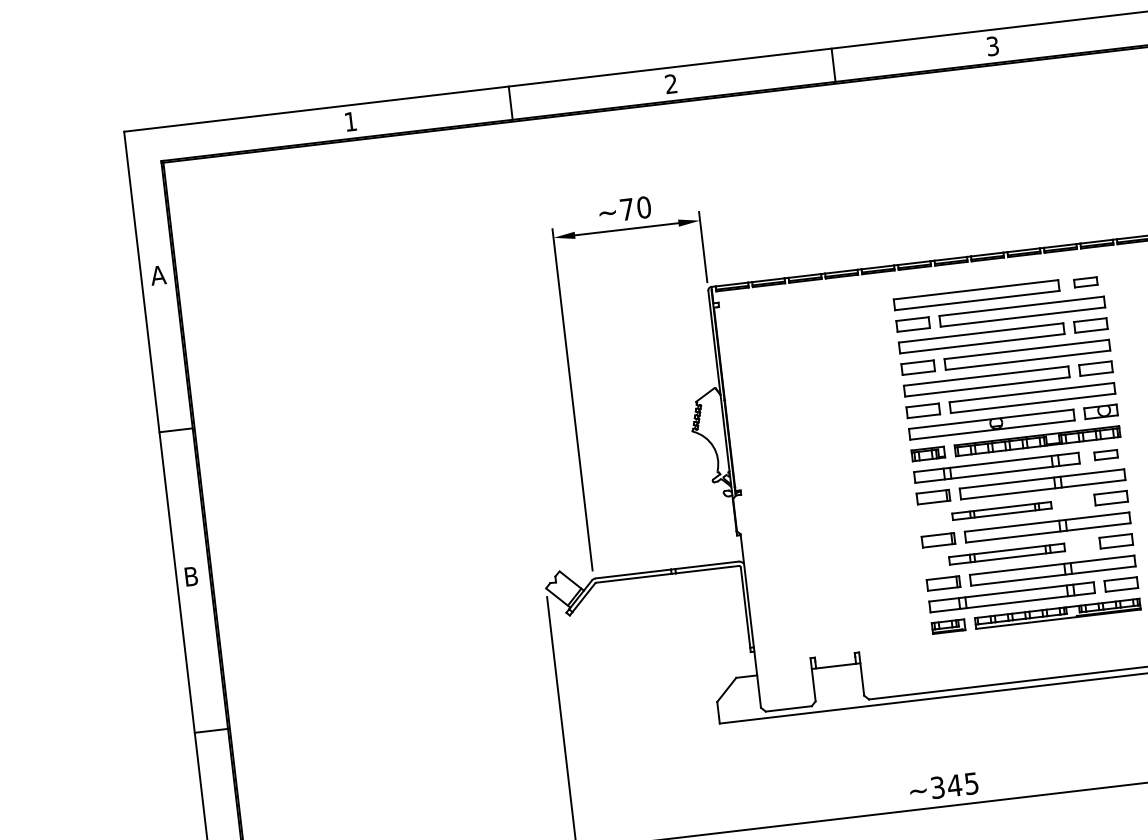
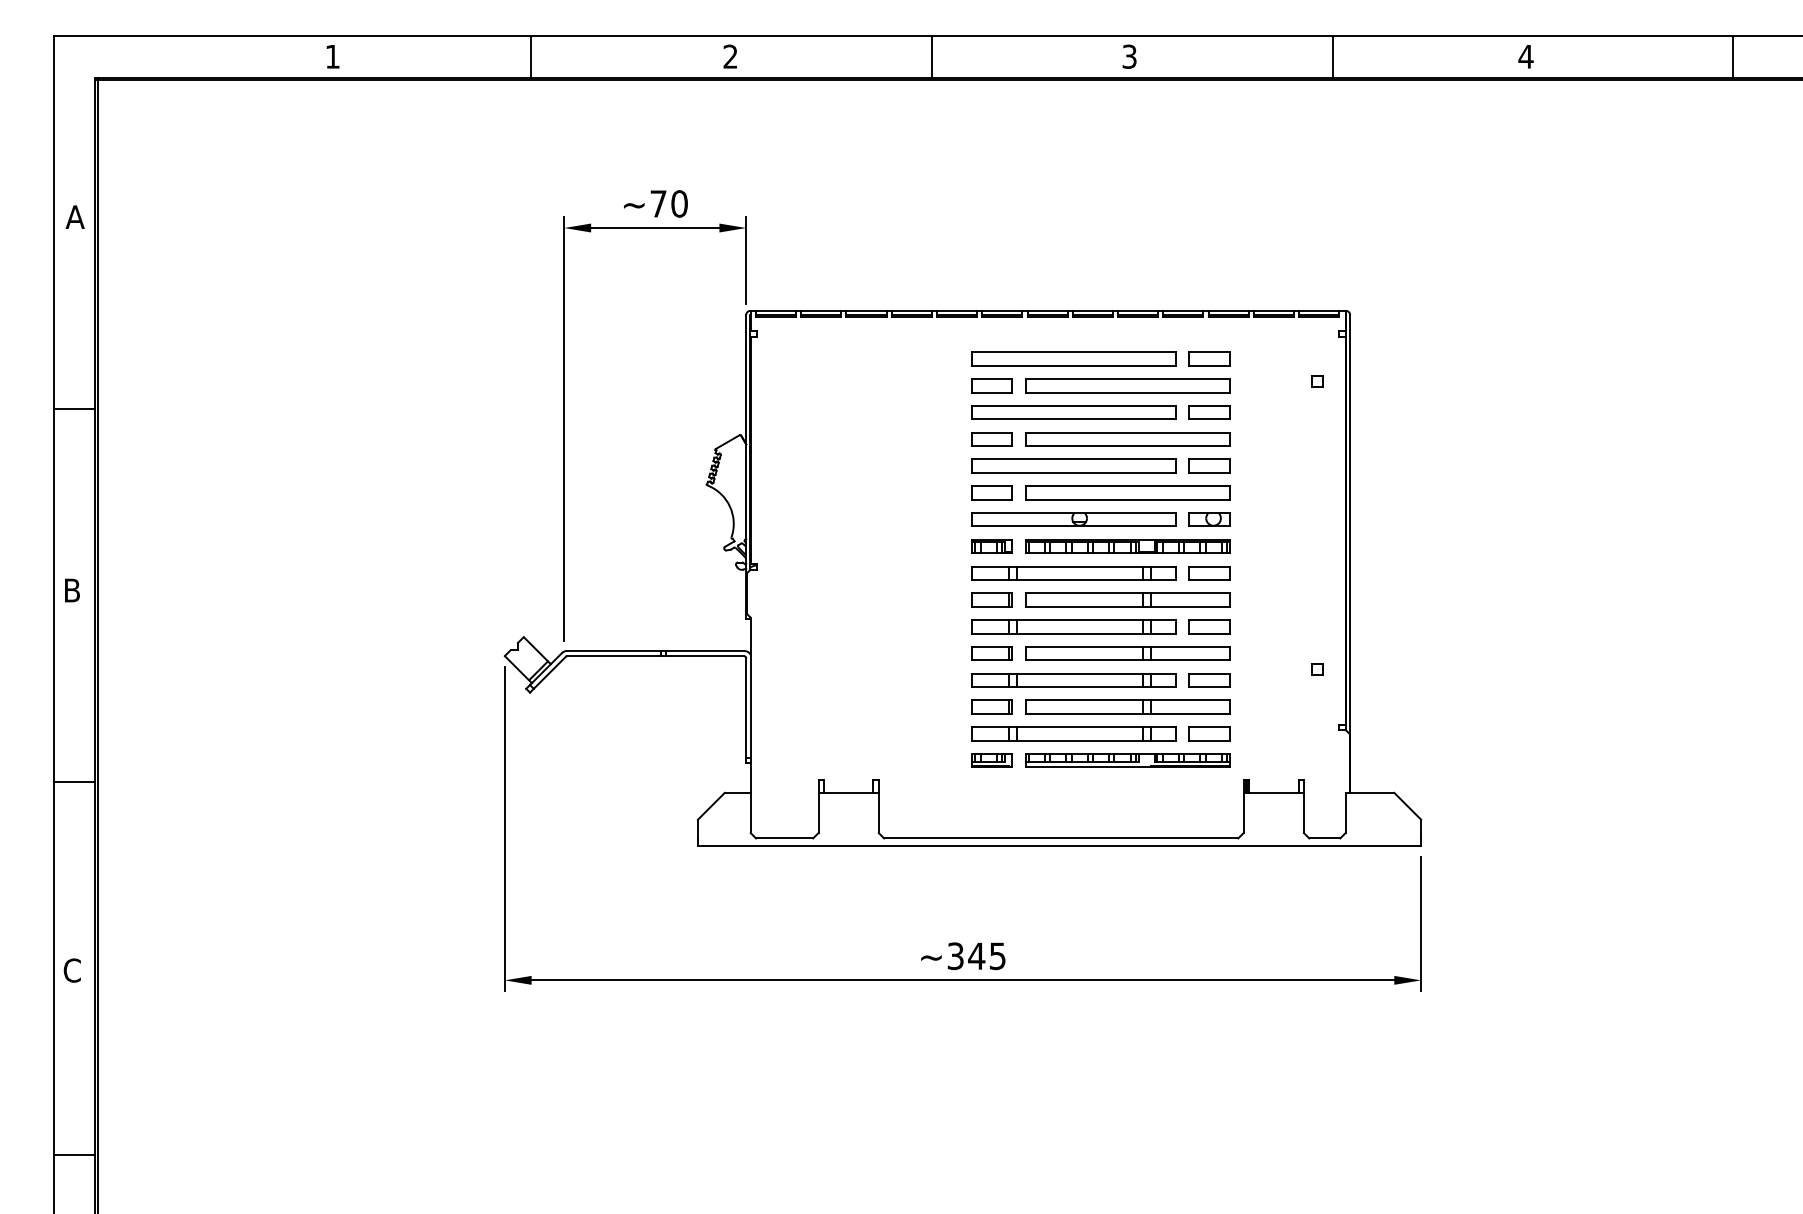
part: (1085, 281) -> (1209, 358), size x1.43
part: (1106, 455) -> (1209, 573), size x1.43
part: (1001, 510) -> (1073, 626), size x1.67
part: (1006, 554) -> (1073, 680), size x1.43

